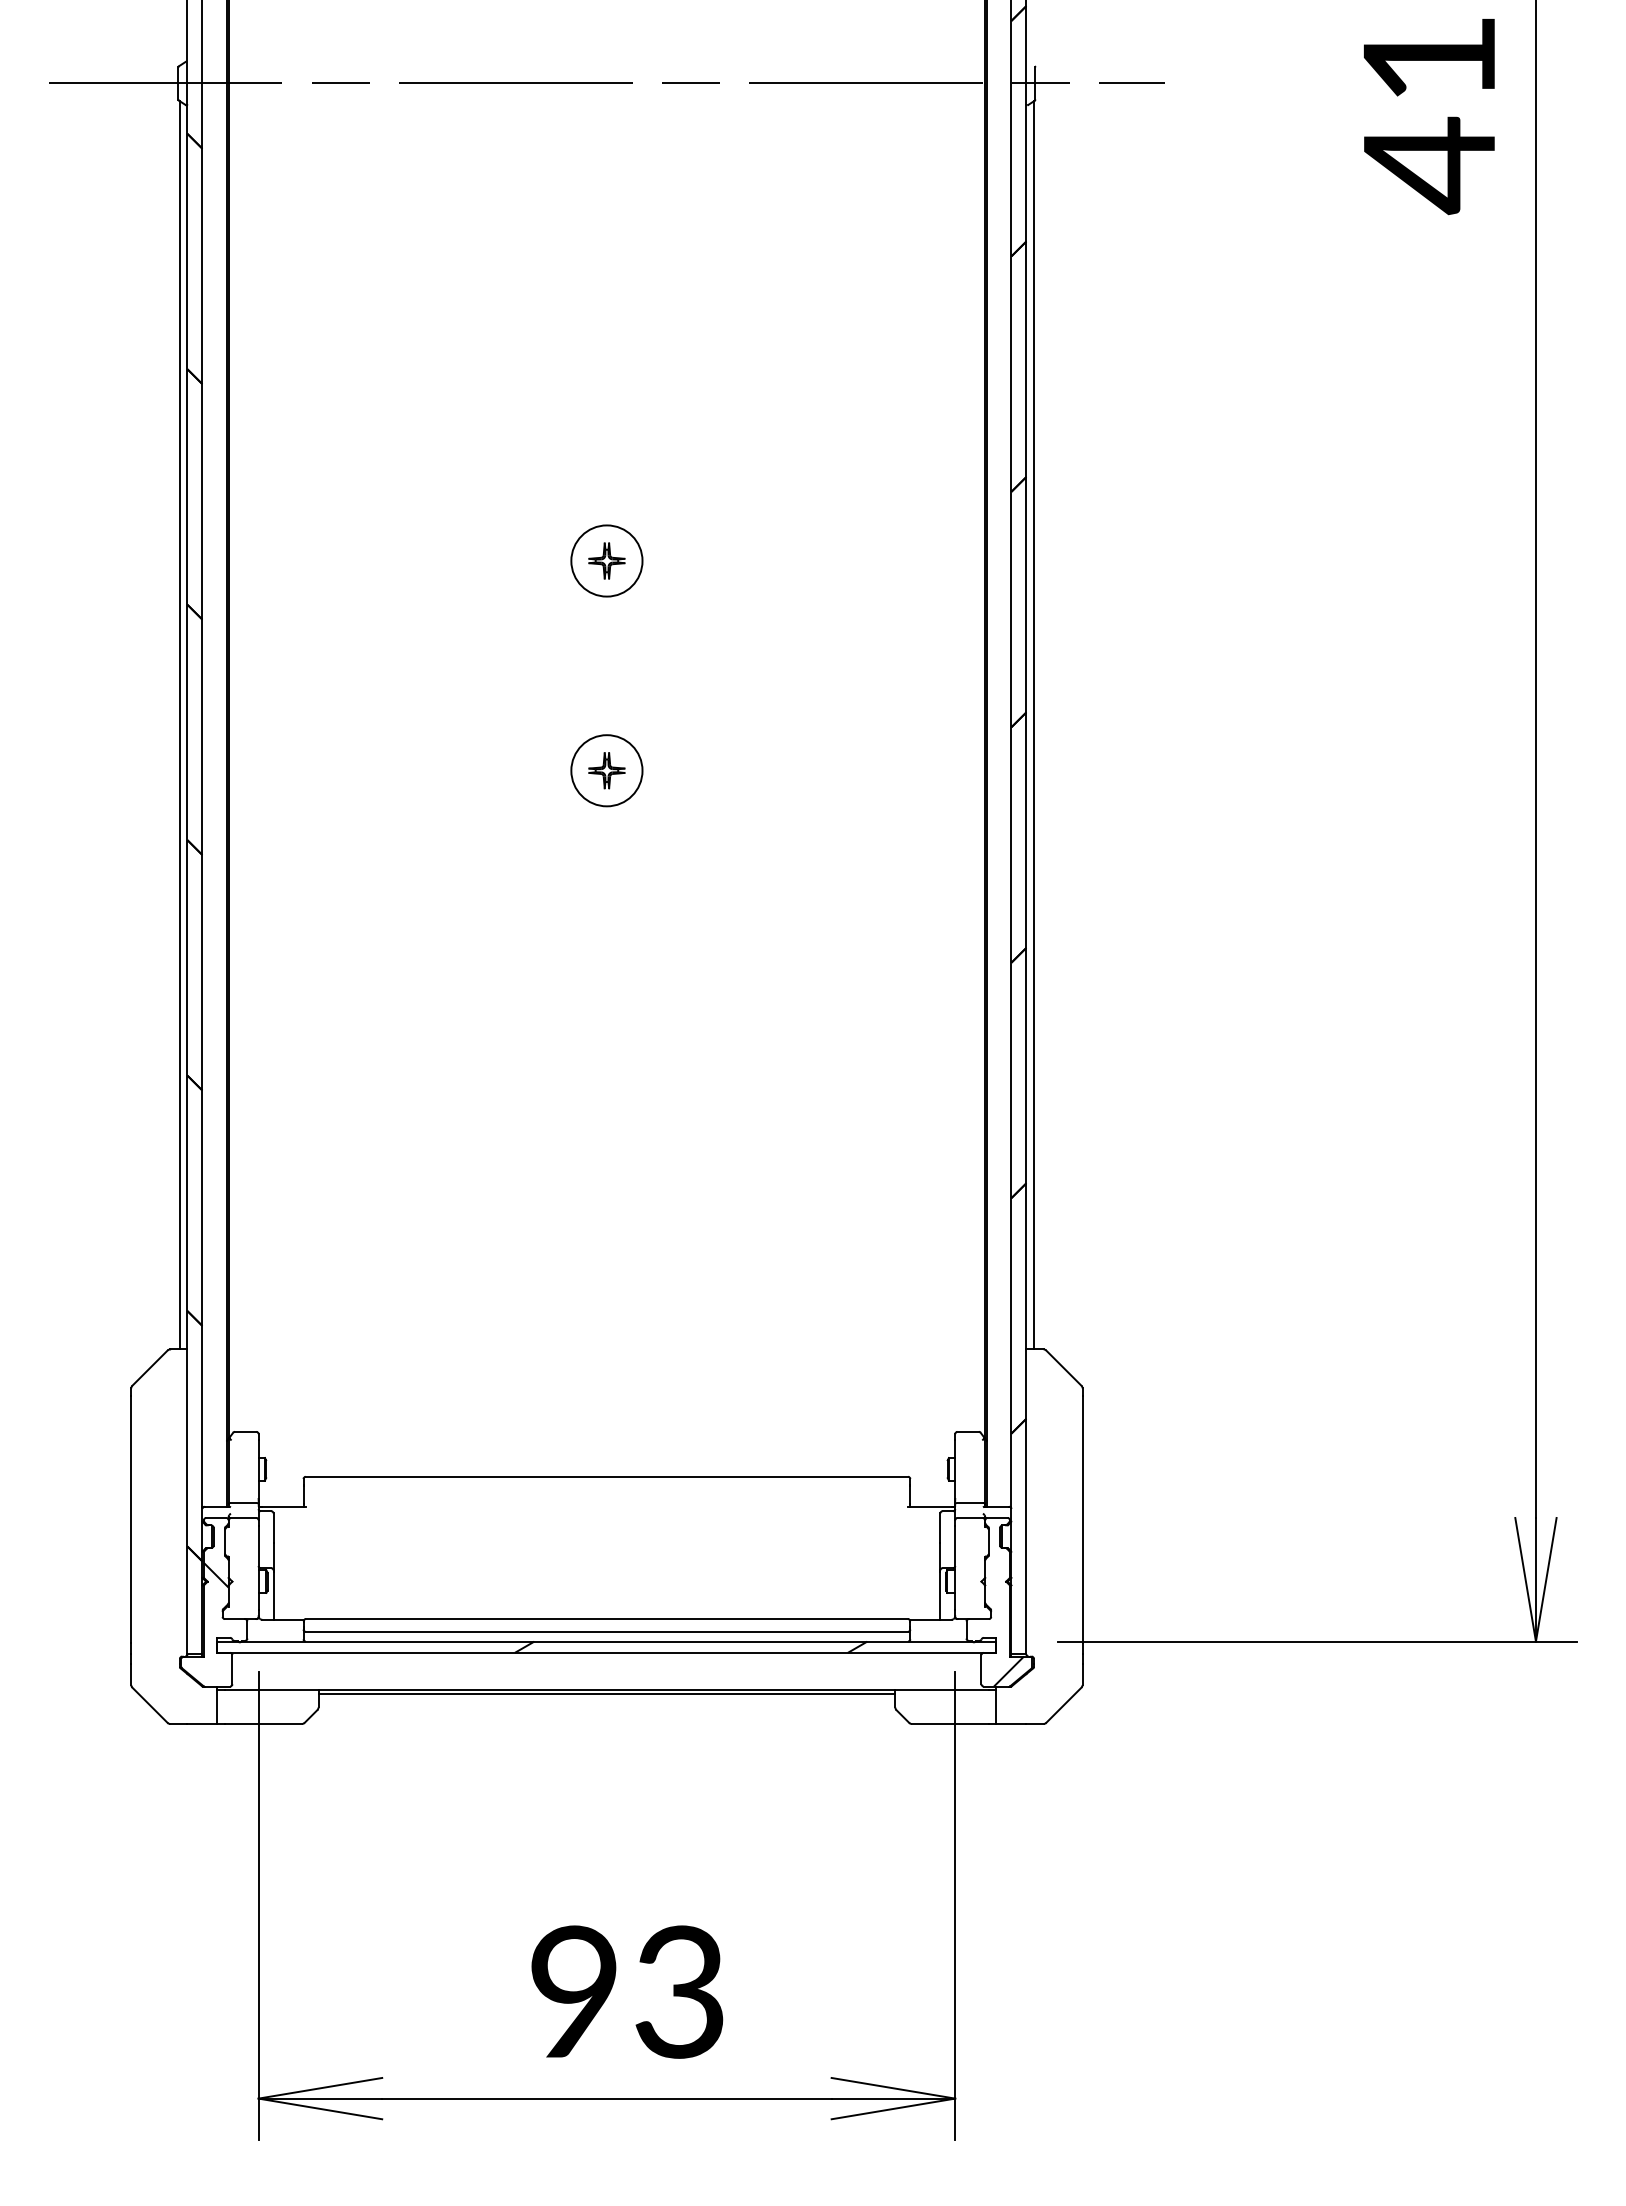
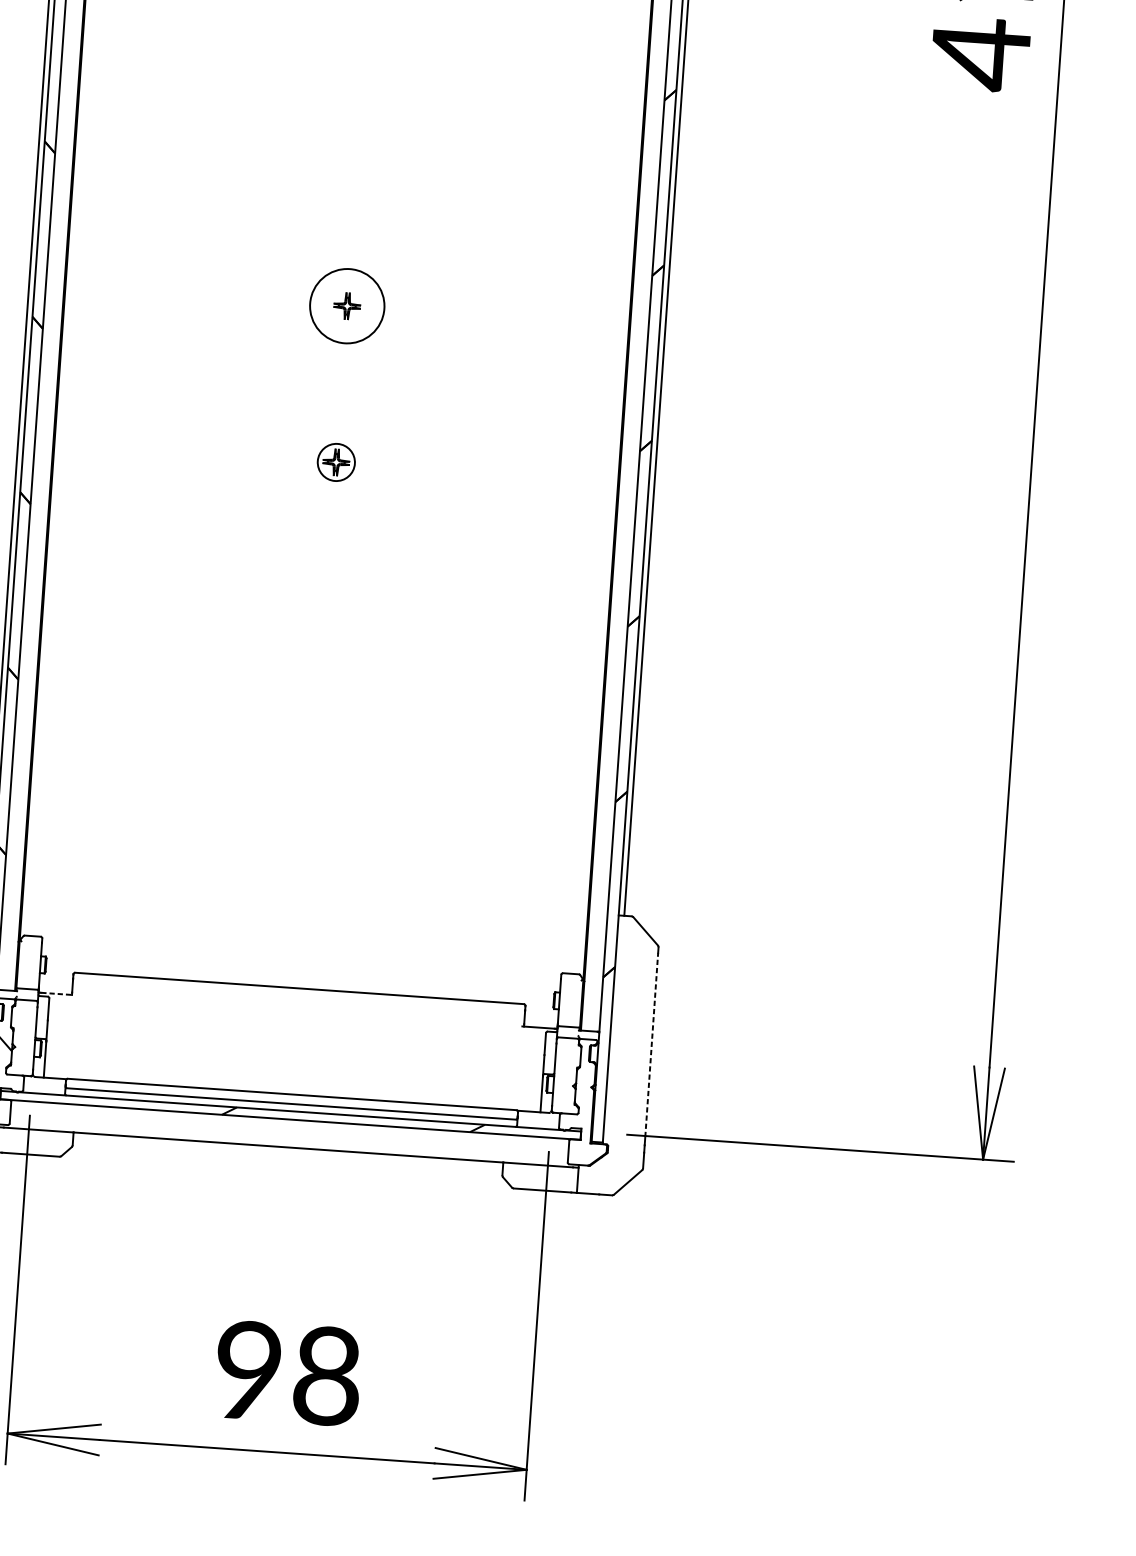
circle: (606, 560) -> (346, 305), size x1.4
circle: (606, 770) -> (336, 462), size x0.7
line: (284, 1506) -> (57, 993), solid -> dashed
line: (1082, 1519) -> (651, 1045), solid -> dashed
hatch: (1008, 1671) -> (588, 1154), removed
line: (606, 1694) -> (287, 1150), removed
text: (679, 1991) -> (326, 1375), 93 -> 98

